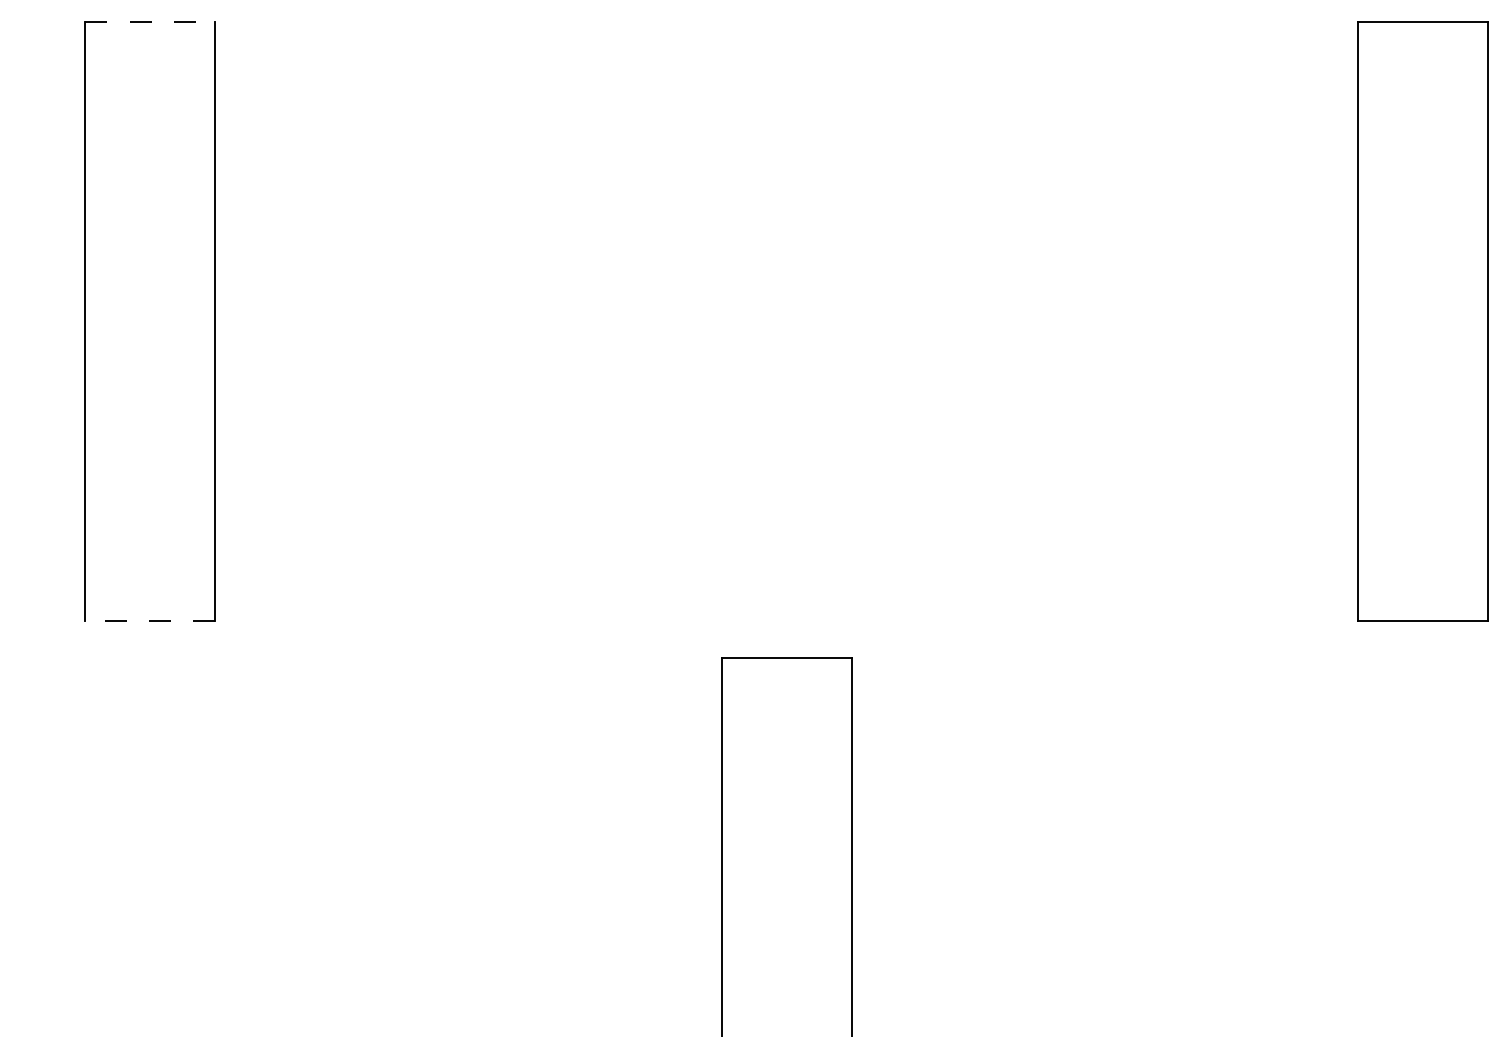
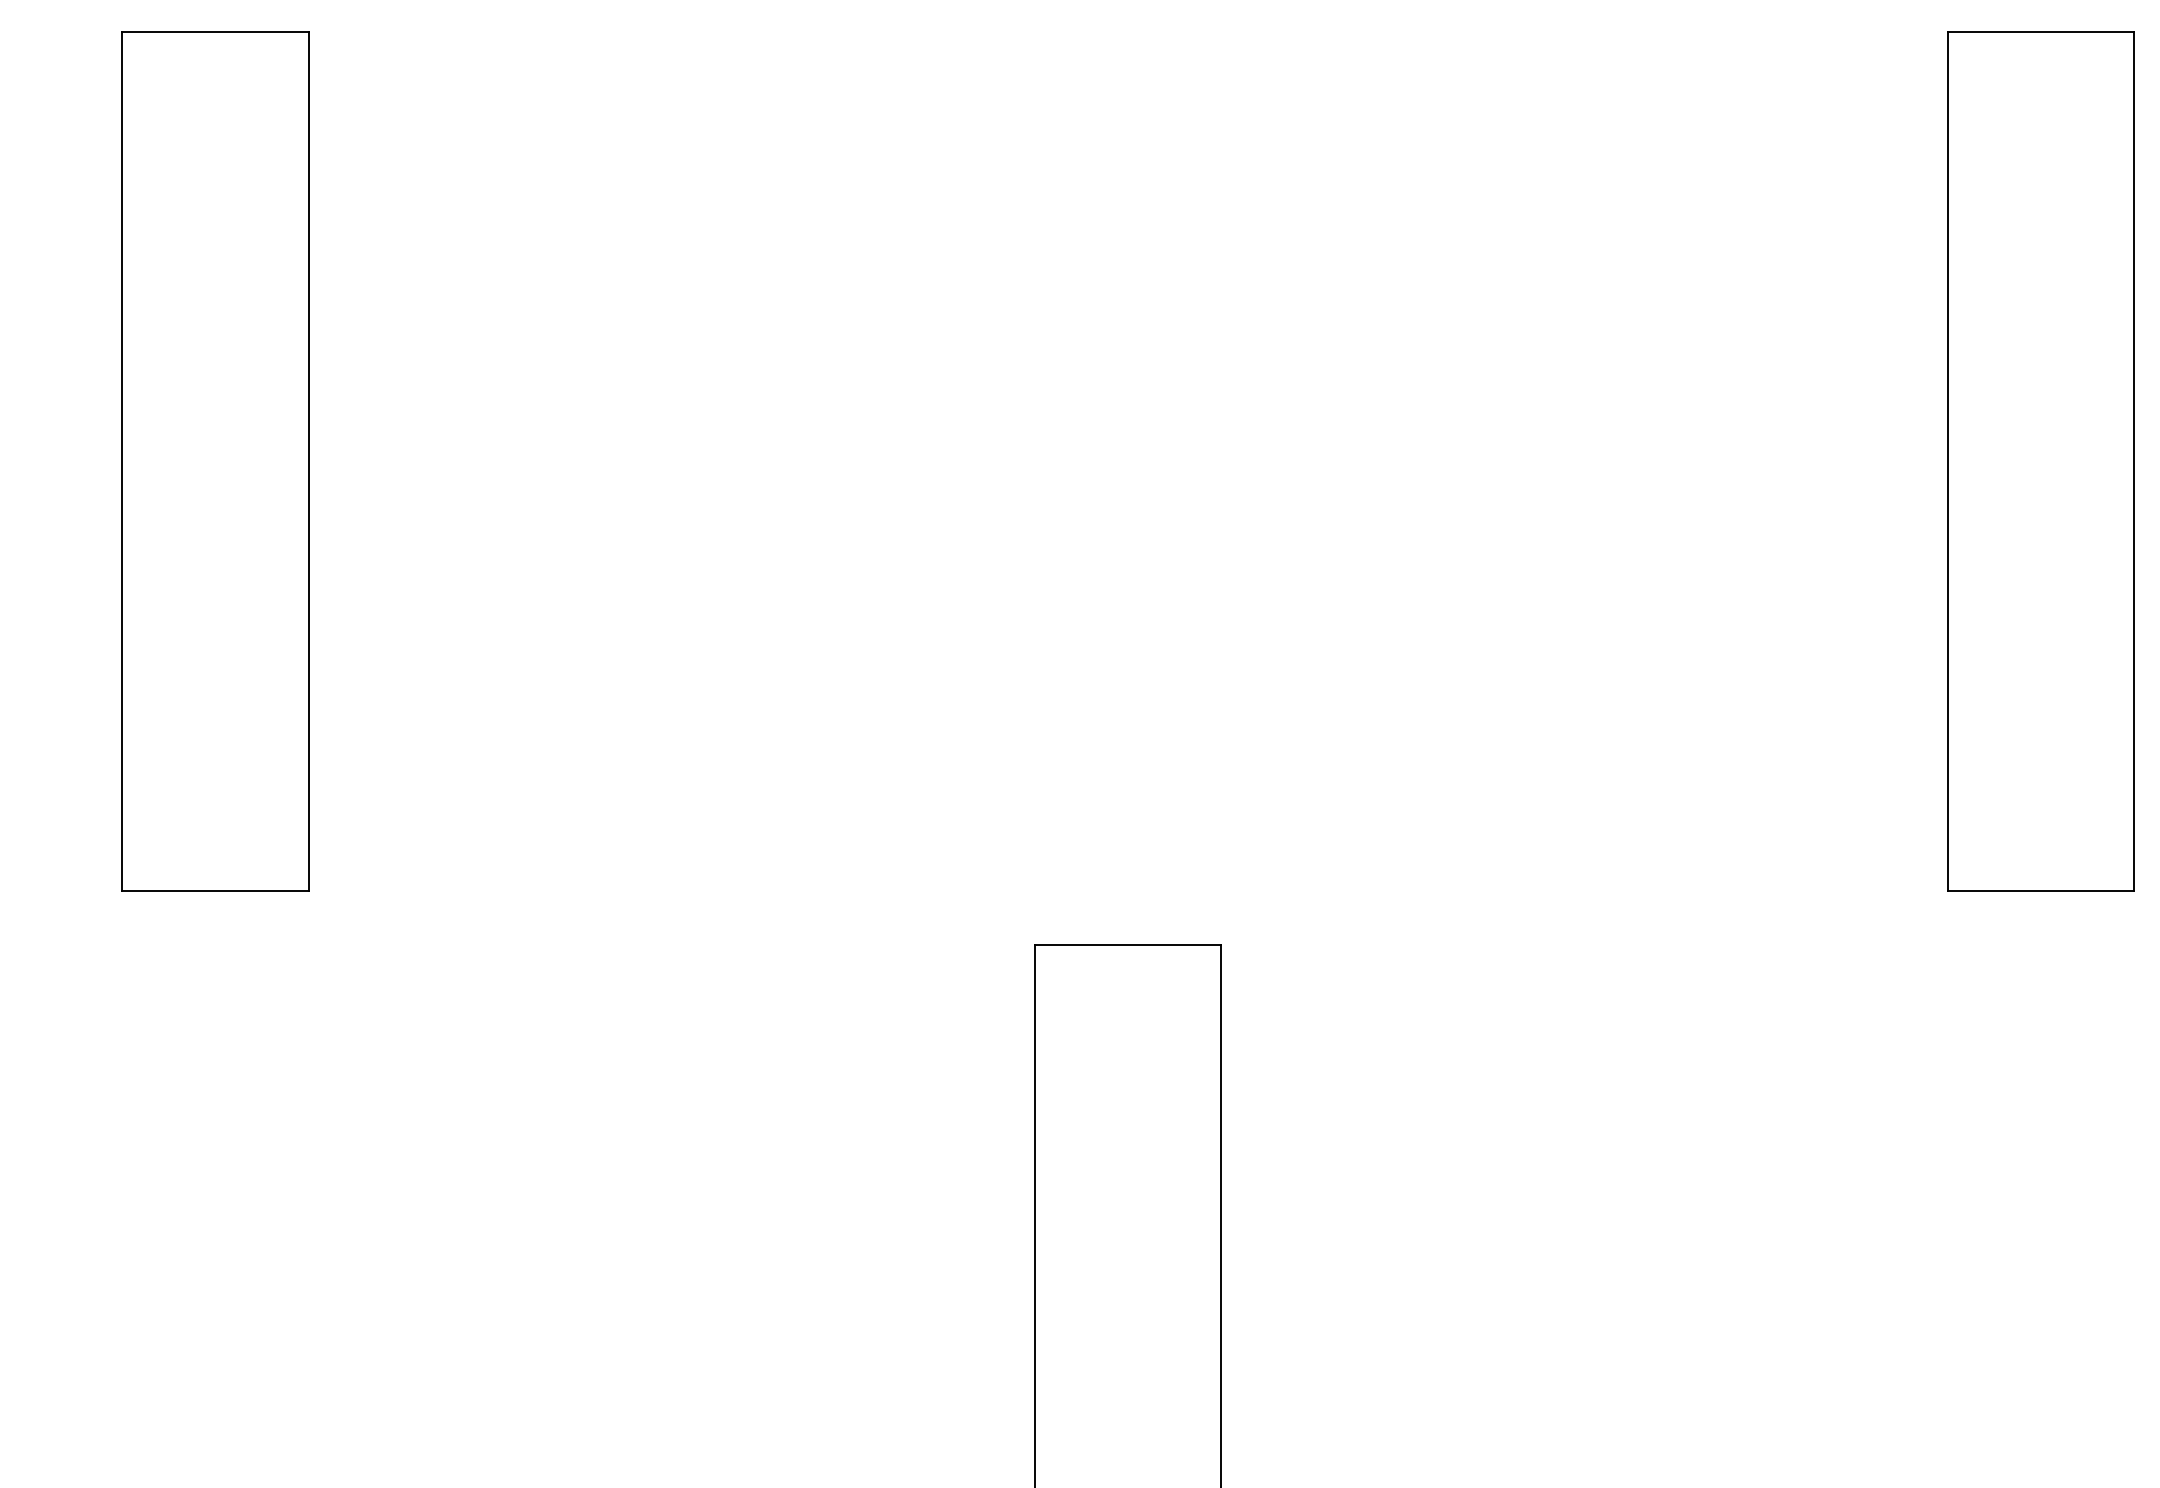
line: (150, 22) -> (215, 32), dashed -> solid
line: (149, 620) -> (214, 890), dashed -> solid

